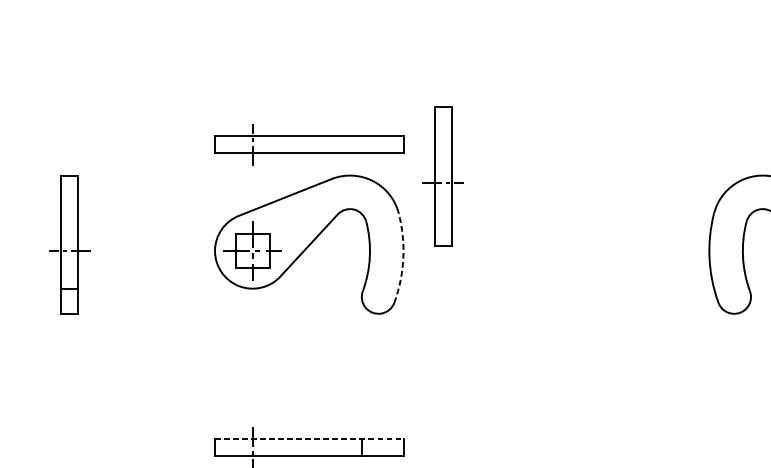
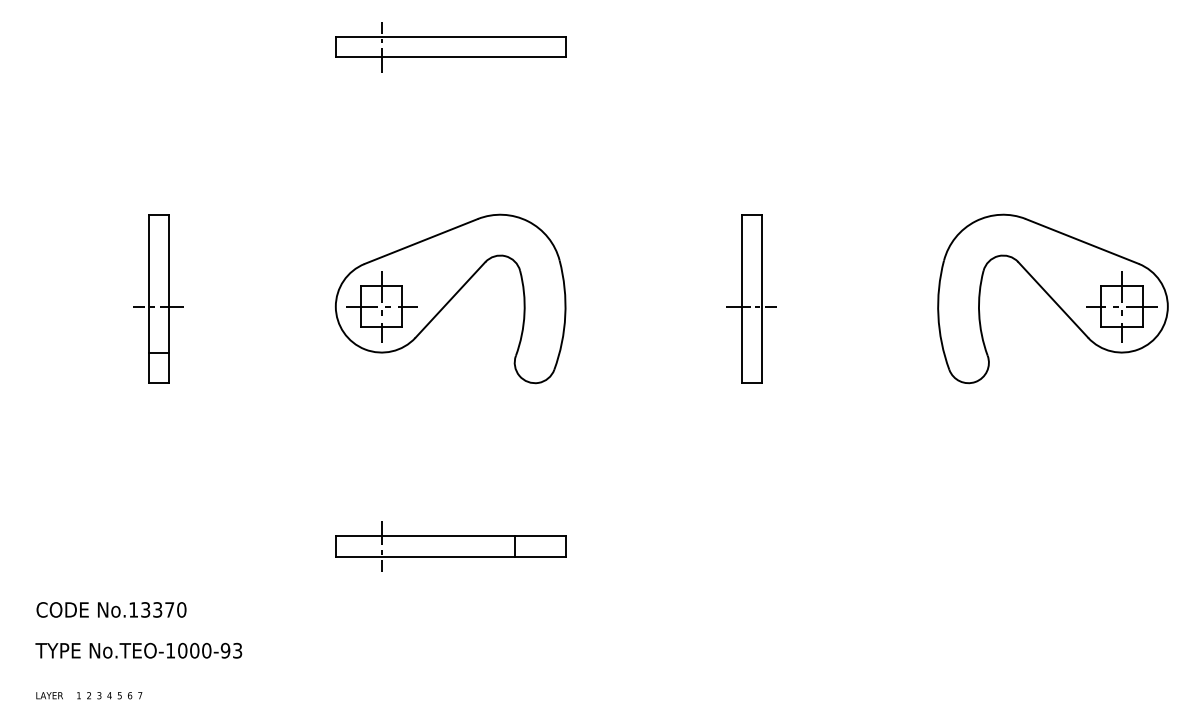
part: (309, 145) -> (450, 47), moved
part: (442, 176) -> (751, 298), moved
arc: (403, 258) -> (565, 315), dashed -> solid
line: (309, 439) -> (450, 536), dashed -> solid

